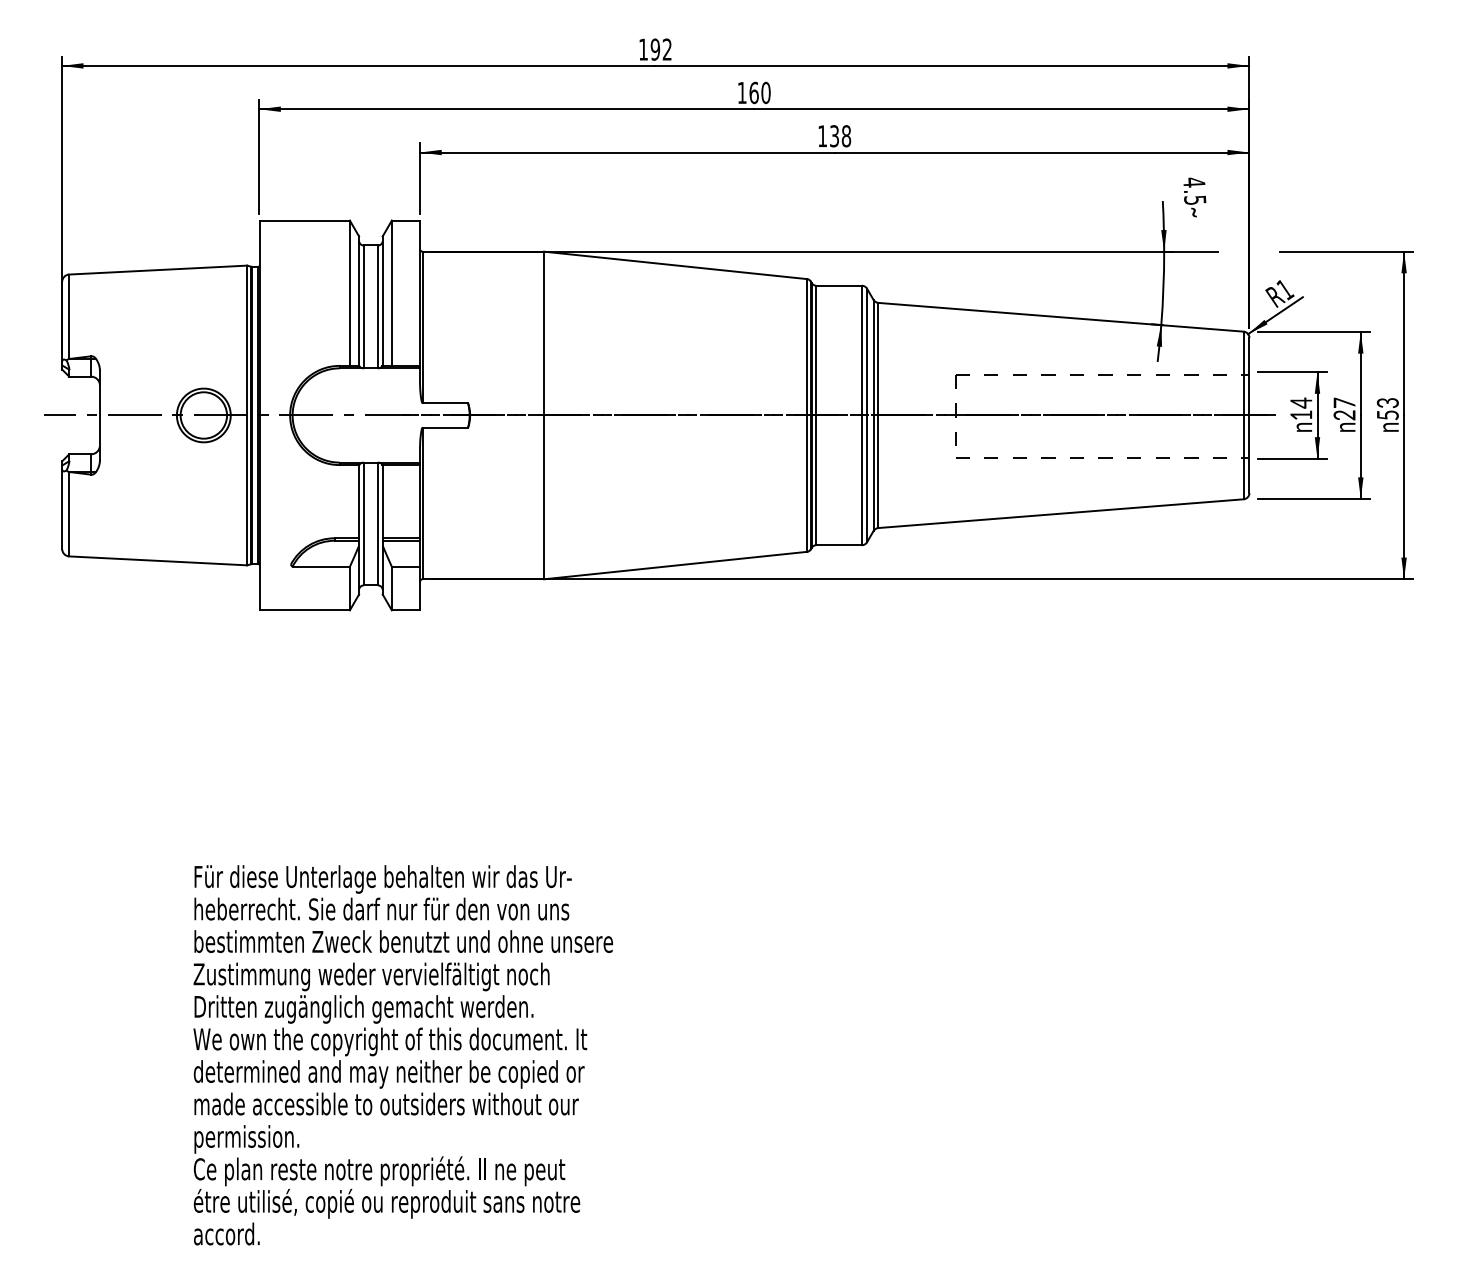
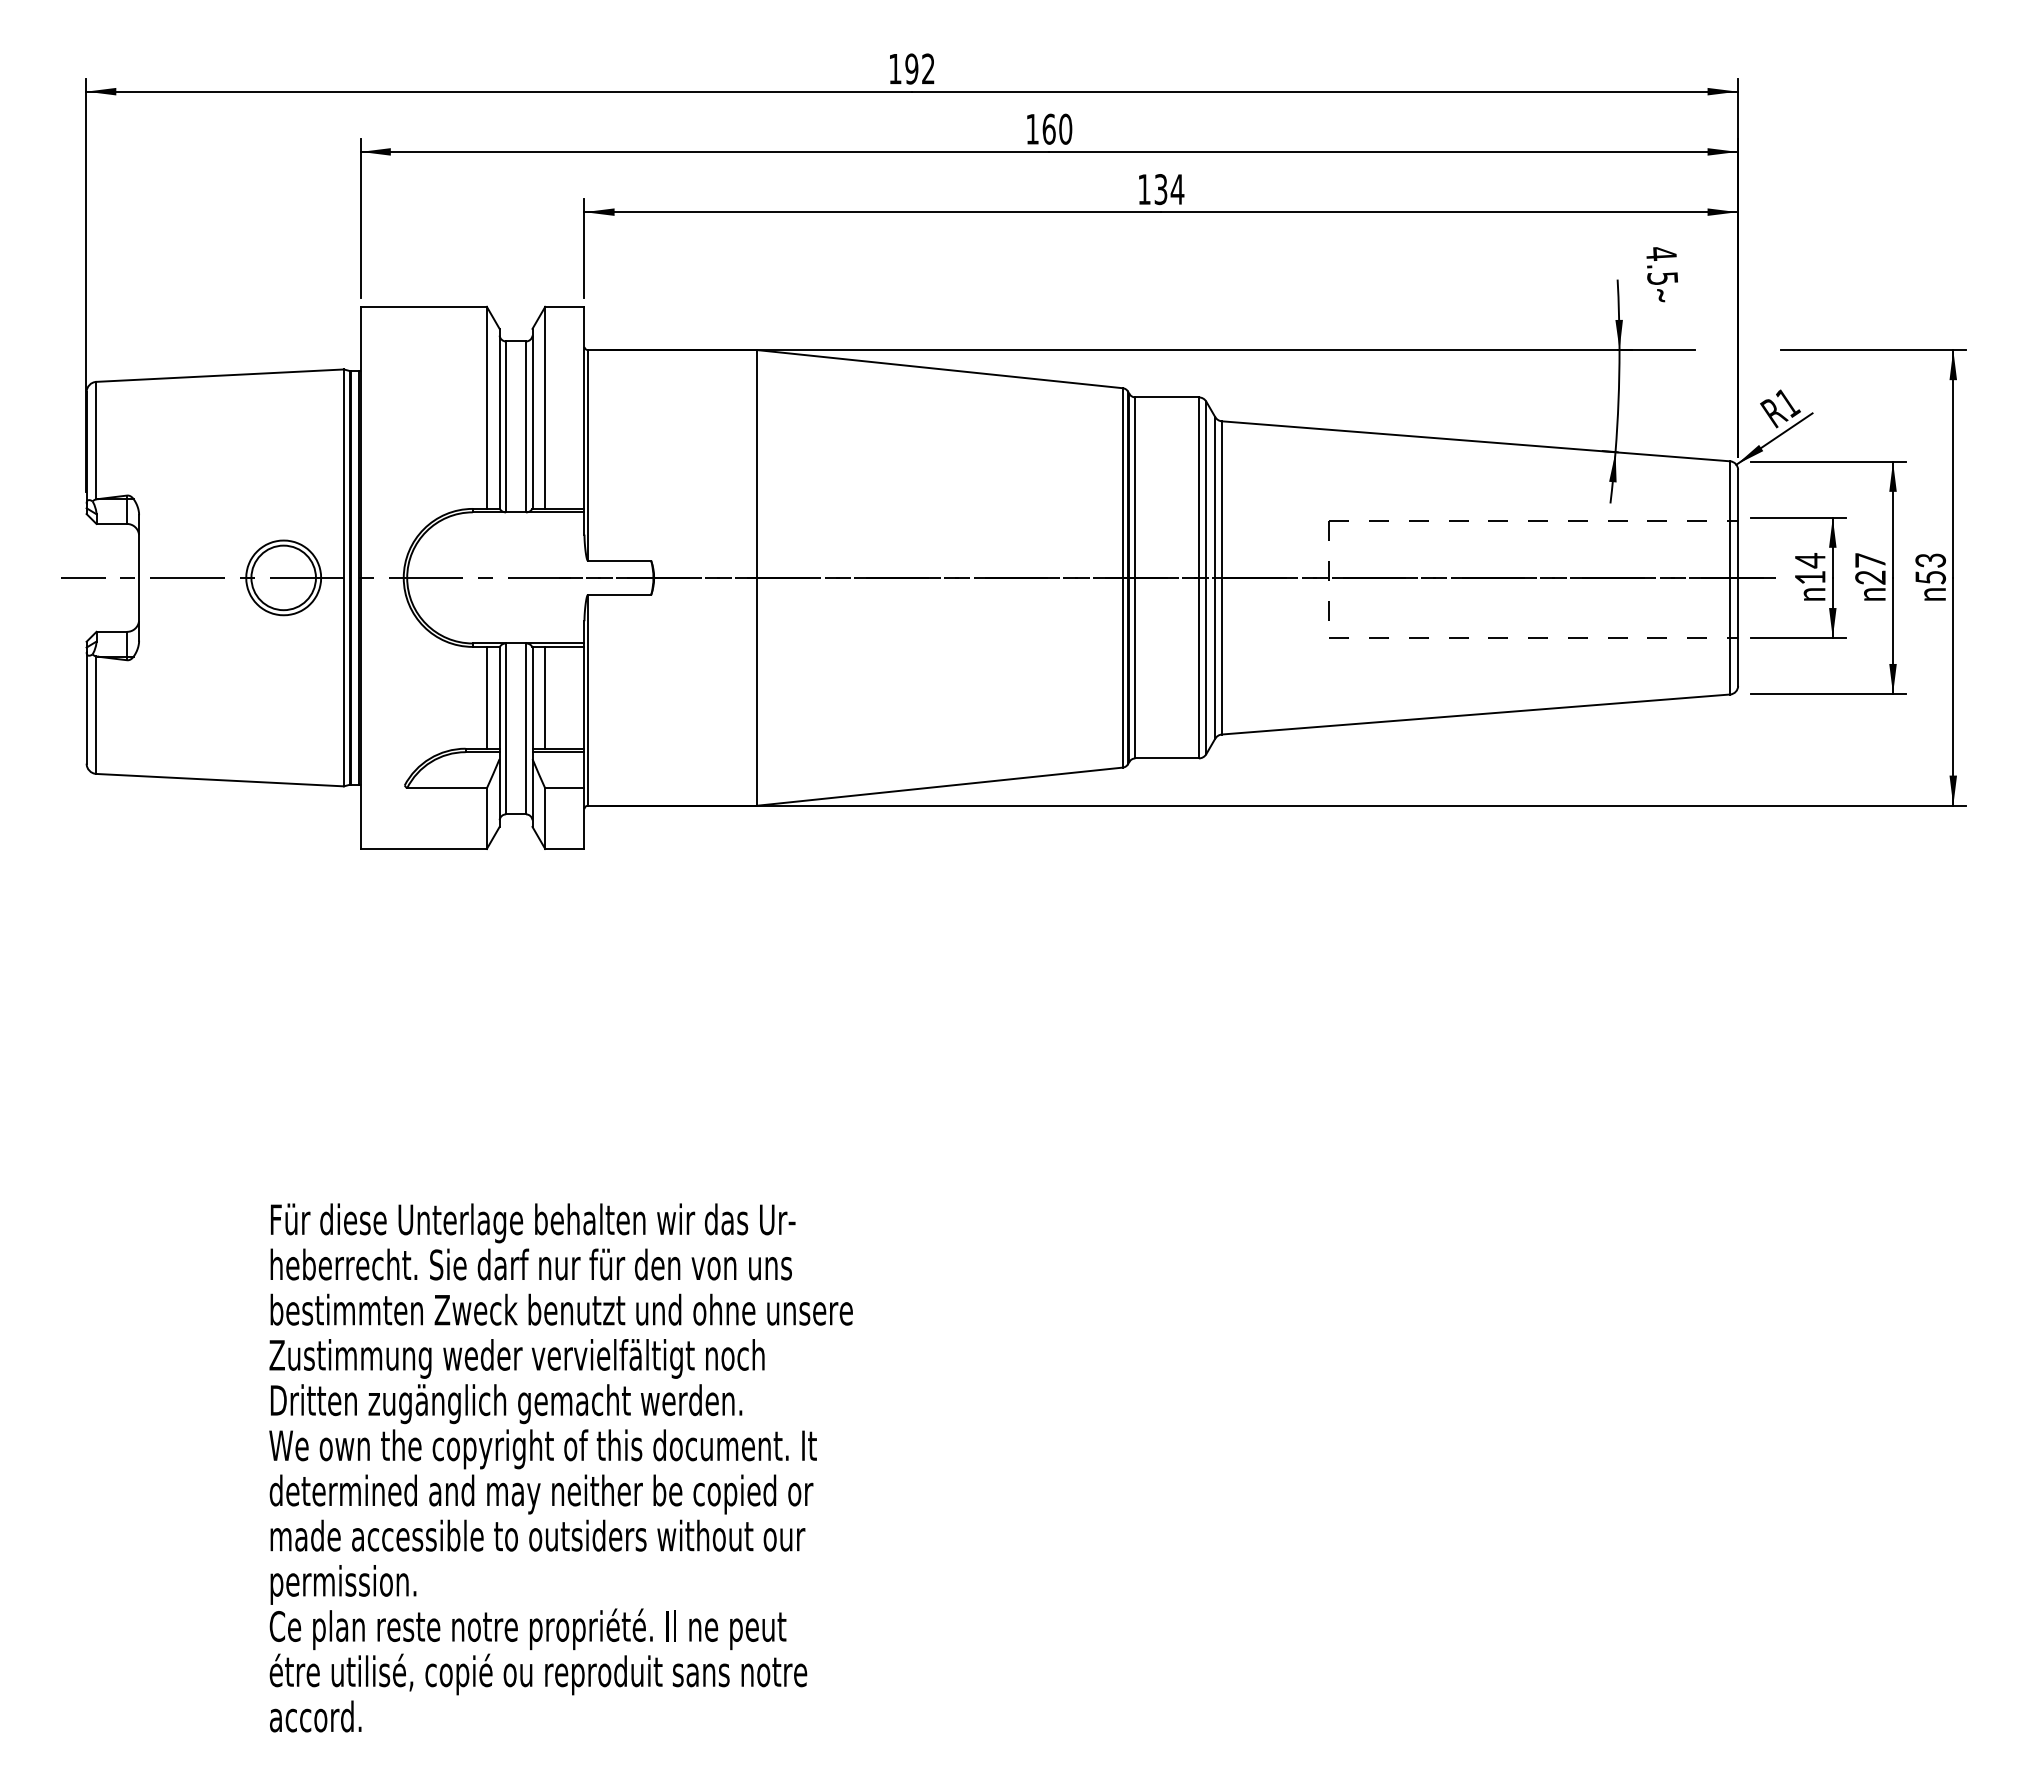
text: (846, 136) -> (1177, 189), 138 -> 134
line: (349, 501) -> (486, 697), added
line: (392, 501) -> (545, 697), added

